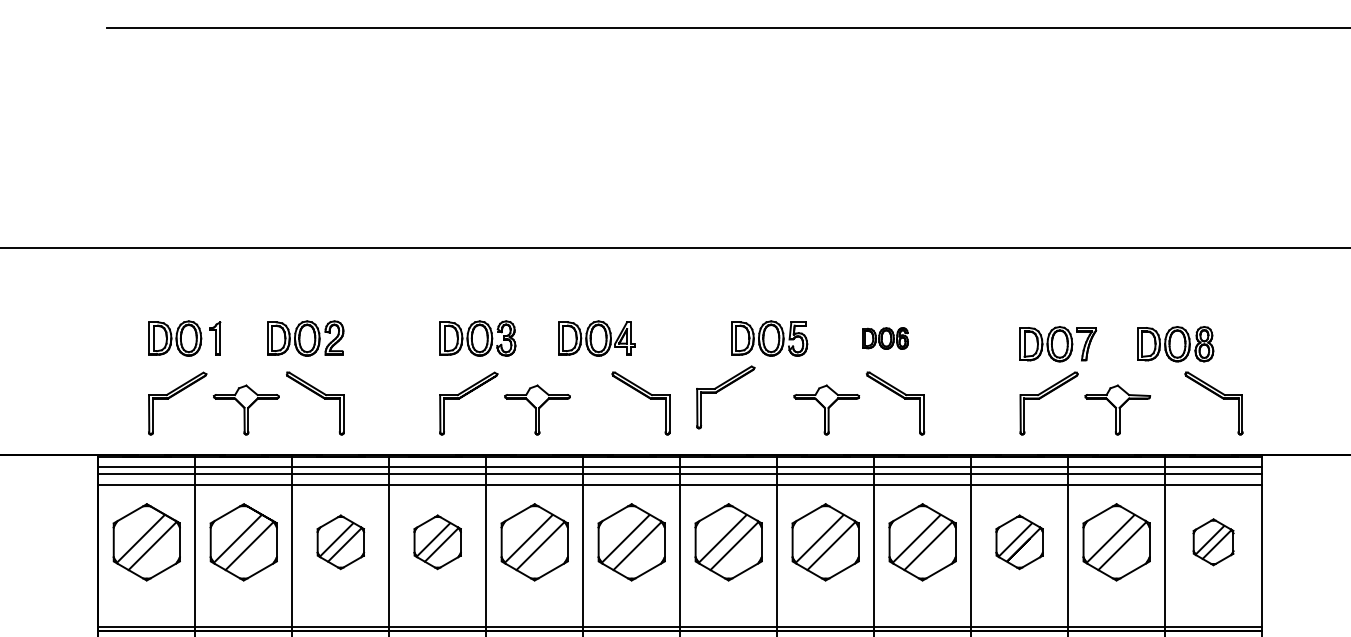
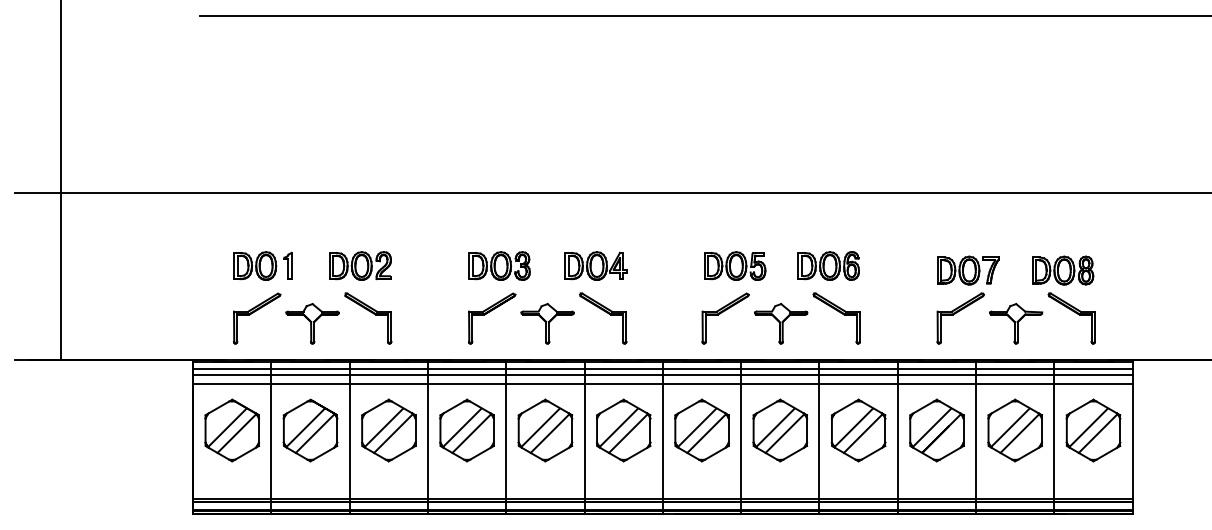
part: (885, 337) -> (828, 265), size x1.67
part: (723, 389) -> (723, 312), moved
part: (643, 396) -> (605, 312), moved
part: (1218, 397) -> (1075, 313), moved
part: (340, 542) -> (388, 430), size x1.43
part: (436, 542) -> (466, 430), size x1.43
part: (1019, 542) -> (936, 430), size x1.43
part: (1213, 542) -> (1093, 430), size x1.67

